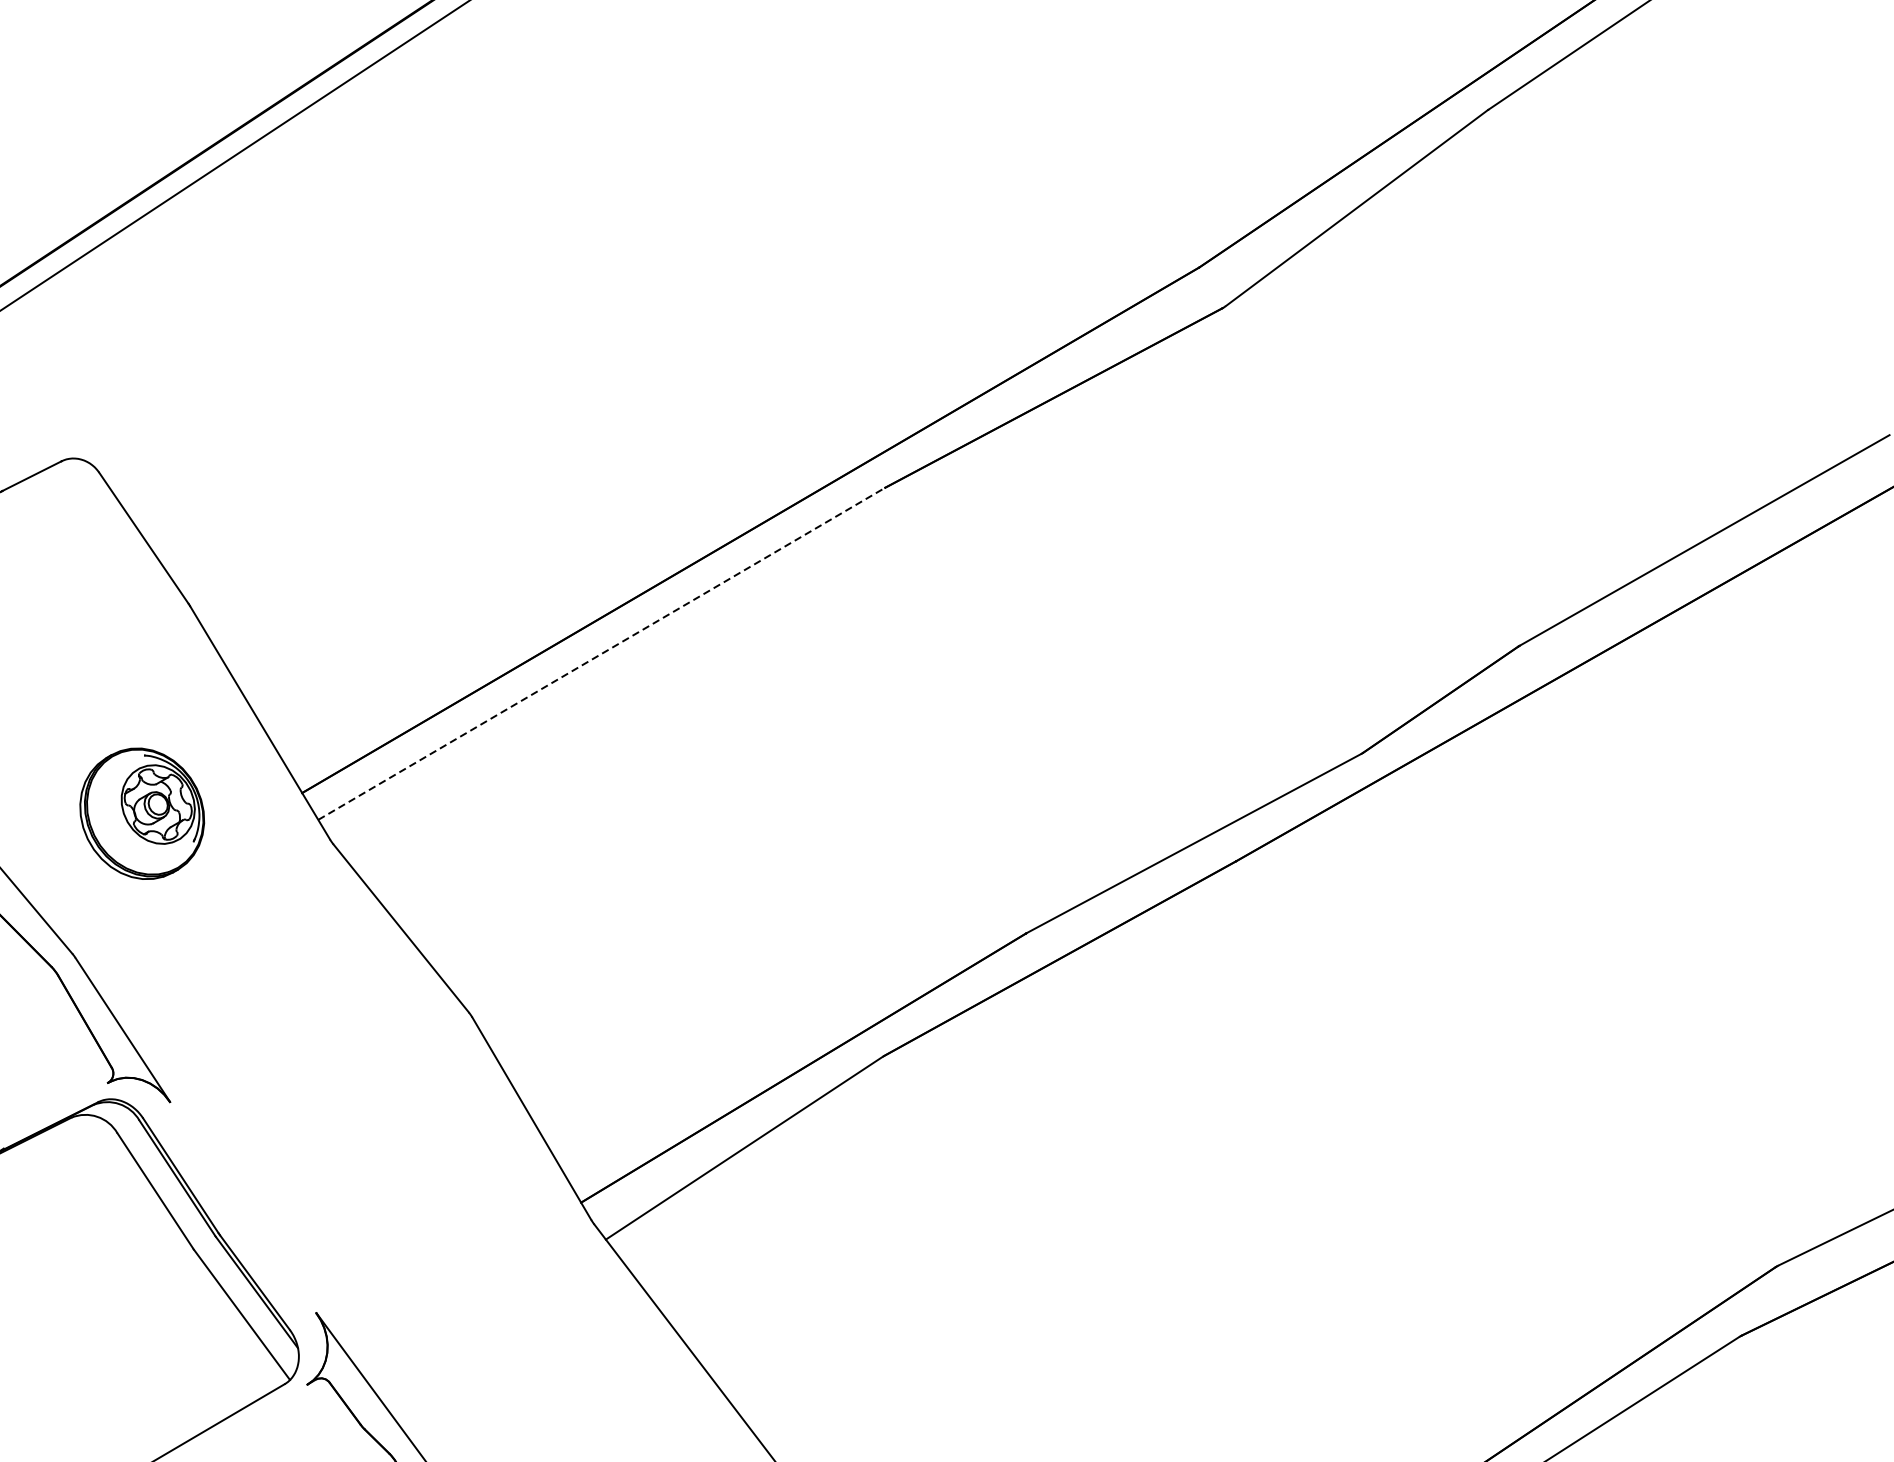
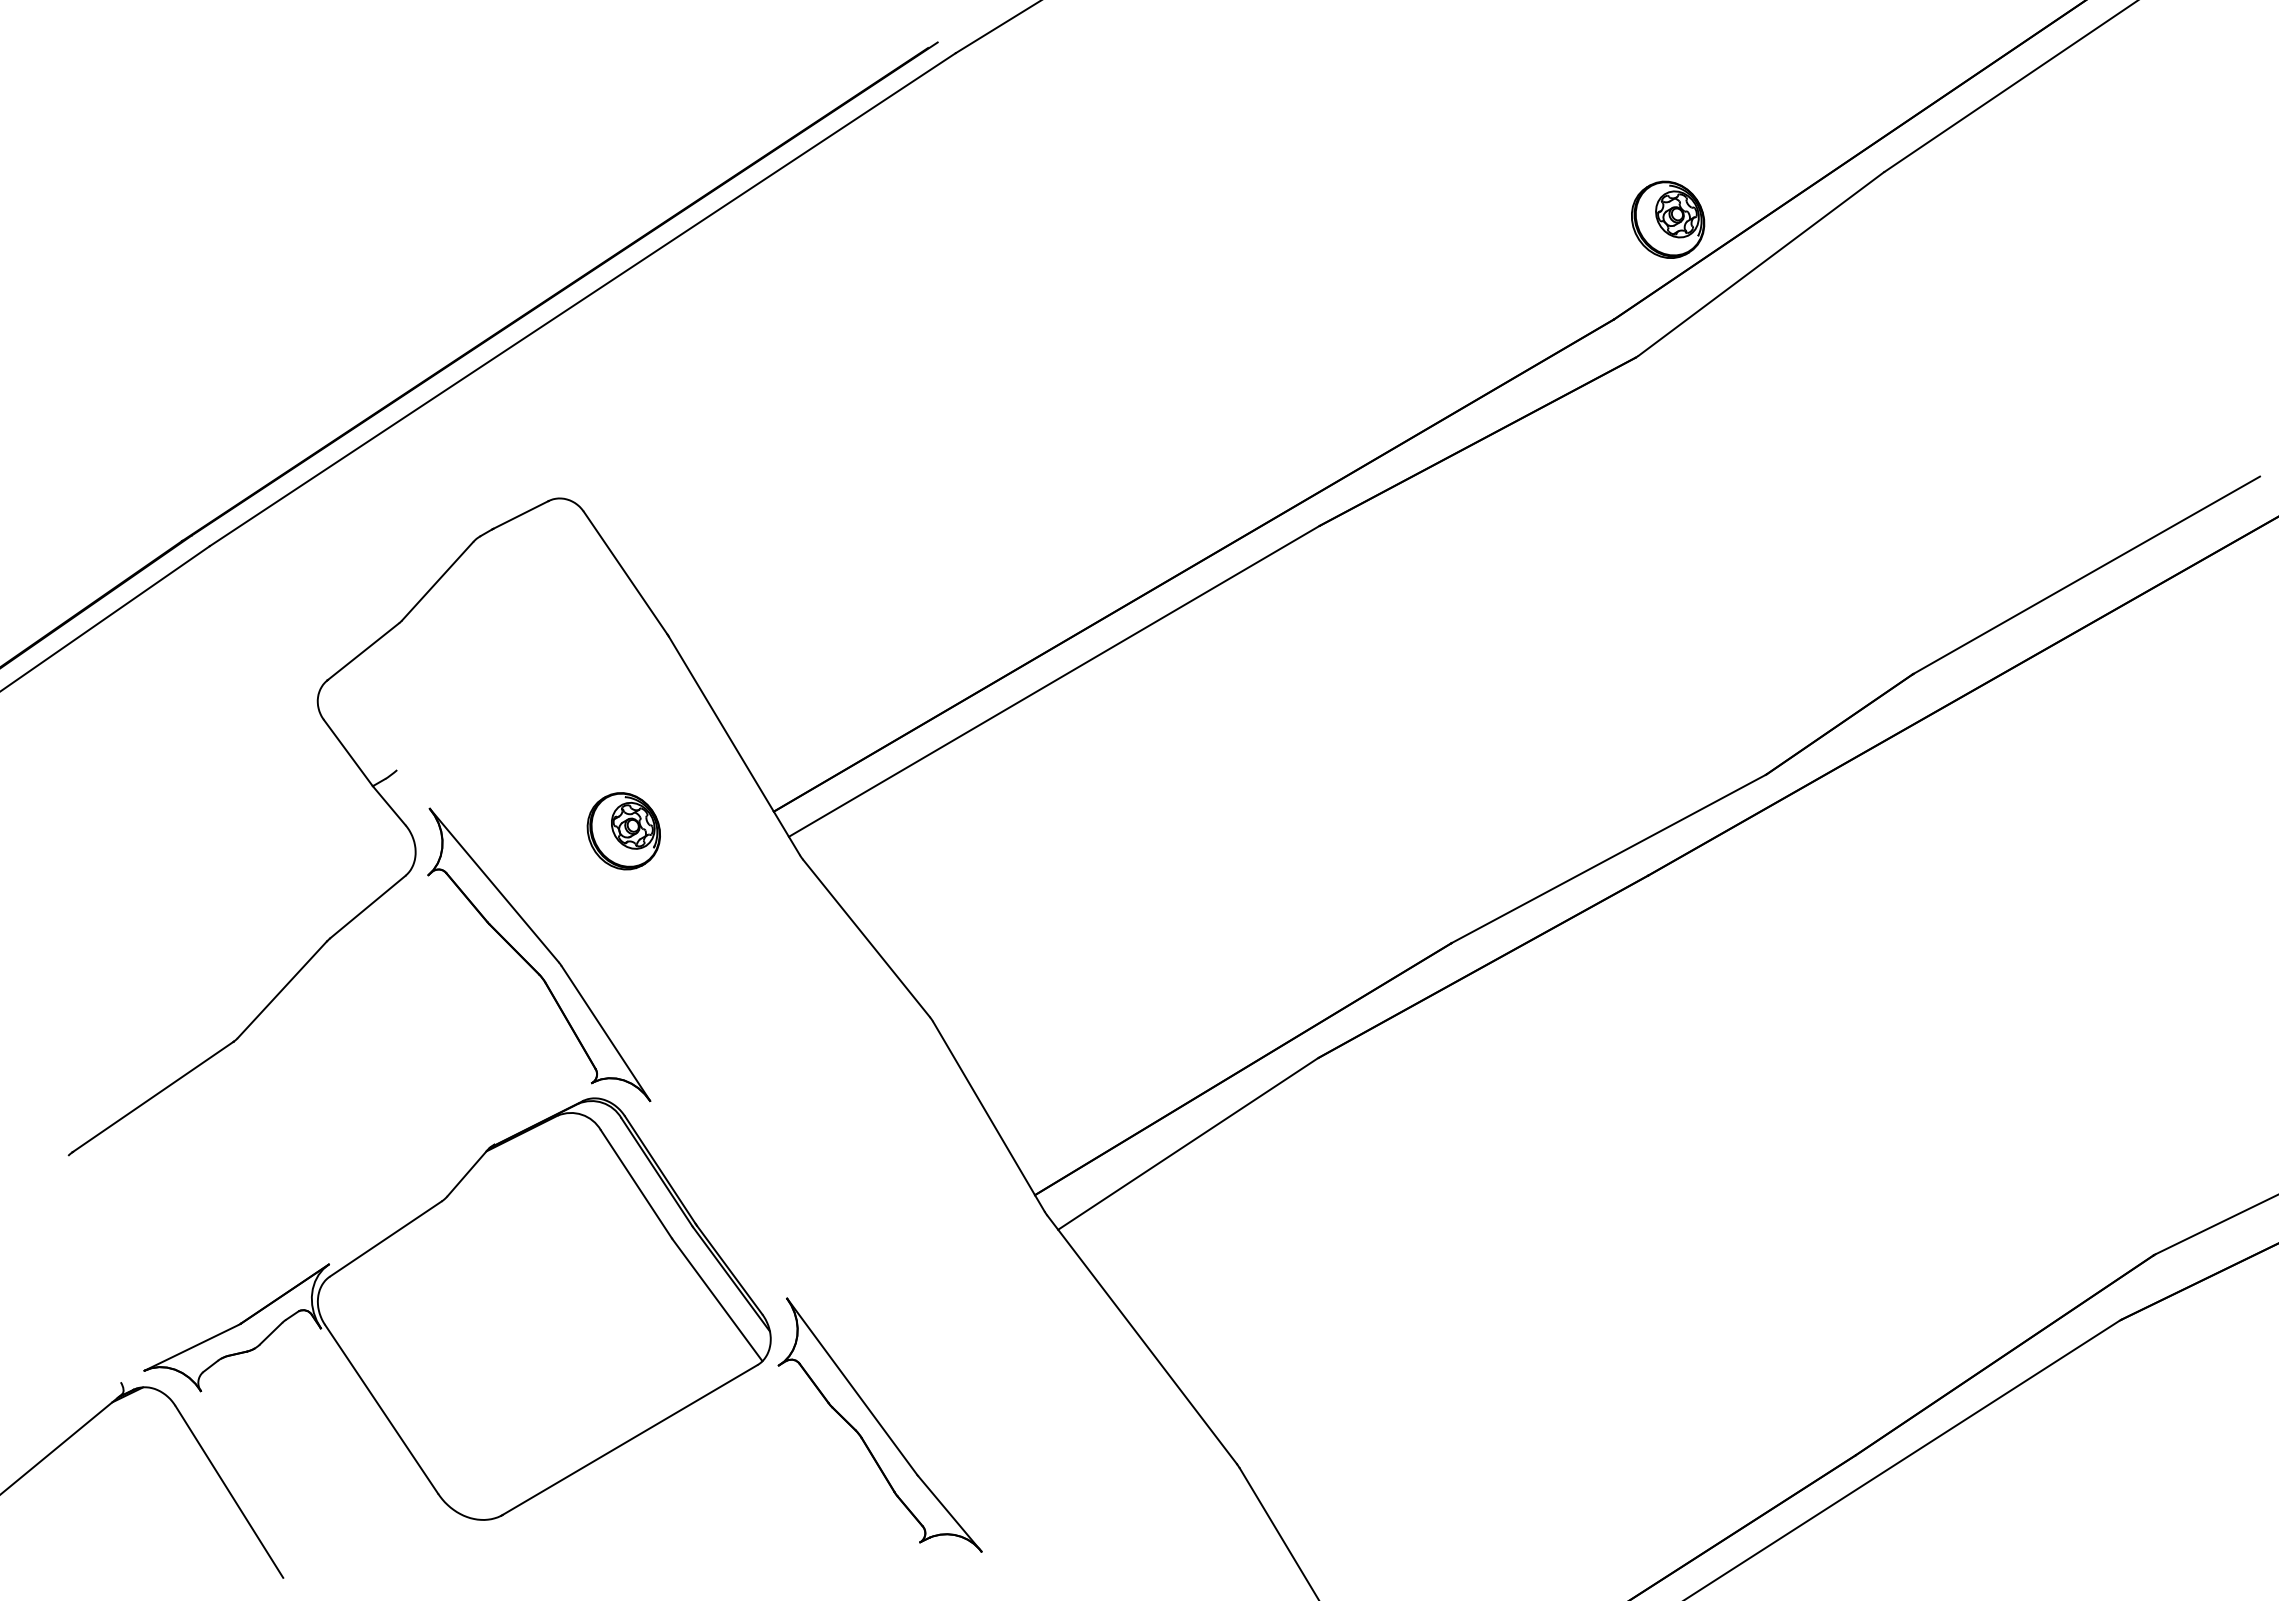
part: (1257, 160) -> (1668, 219), added
line: (601, 654) -> (1054, 681), dashed -> solid
part: (141, 814) -> (623, 831), size x0.62

